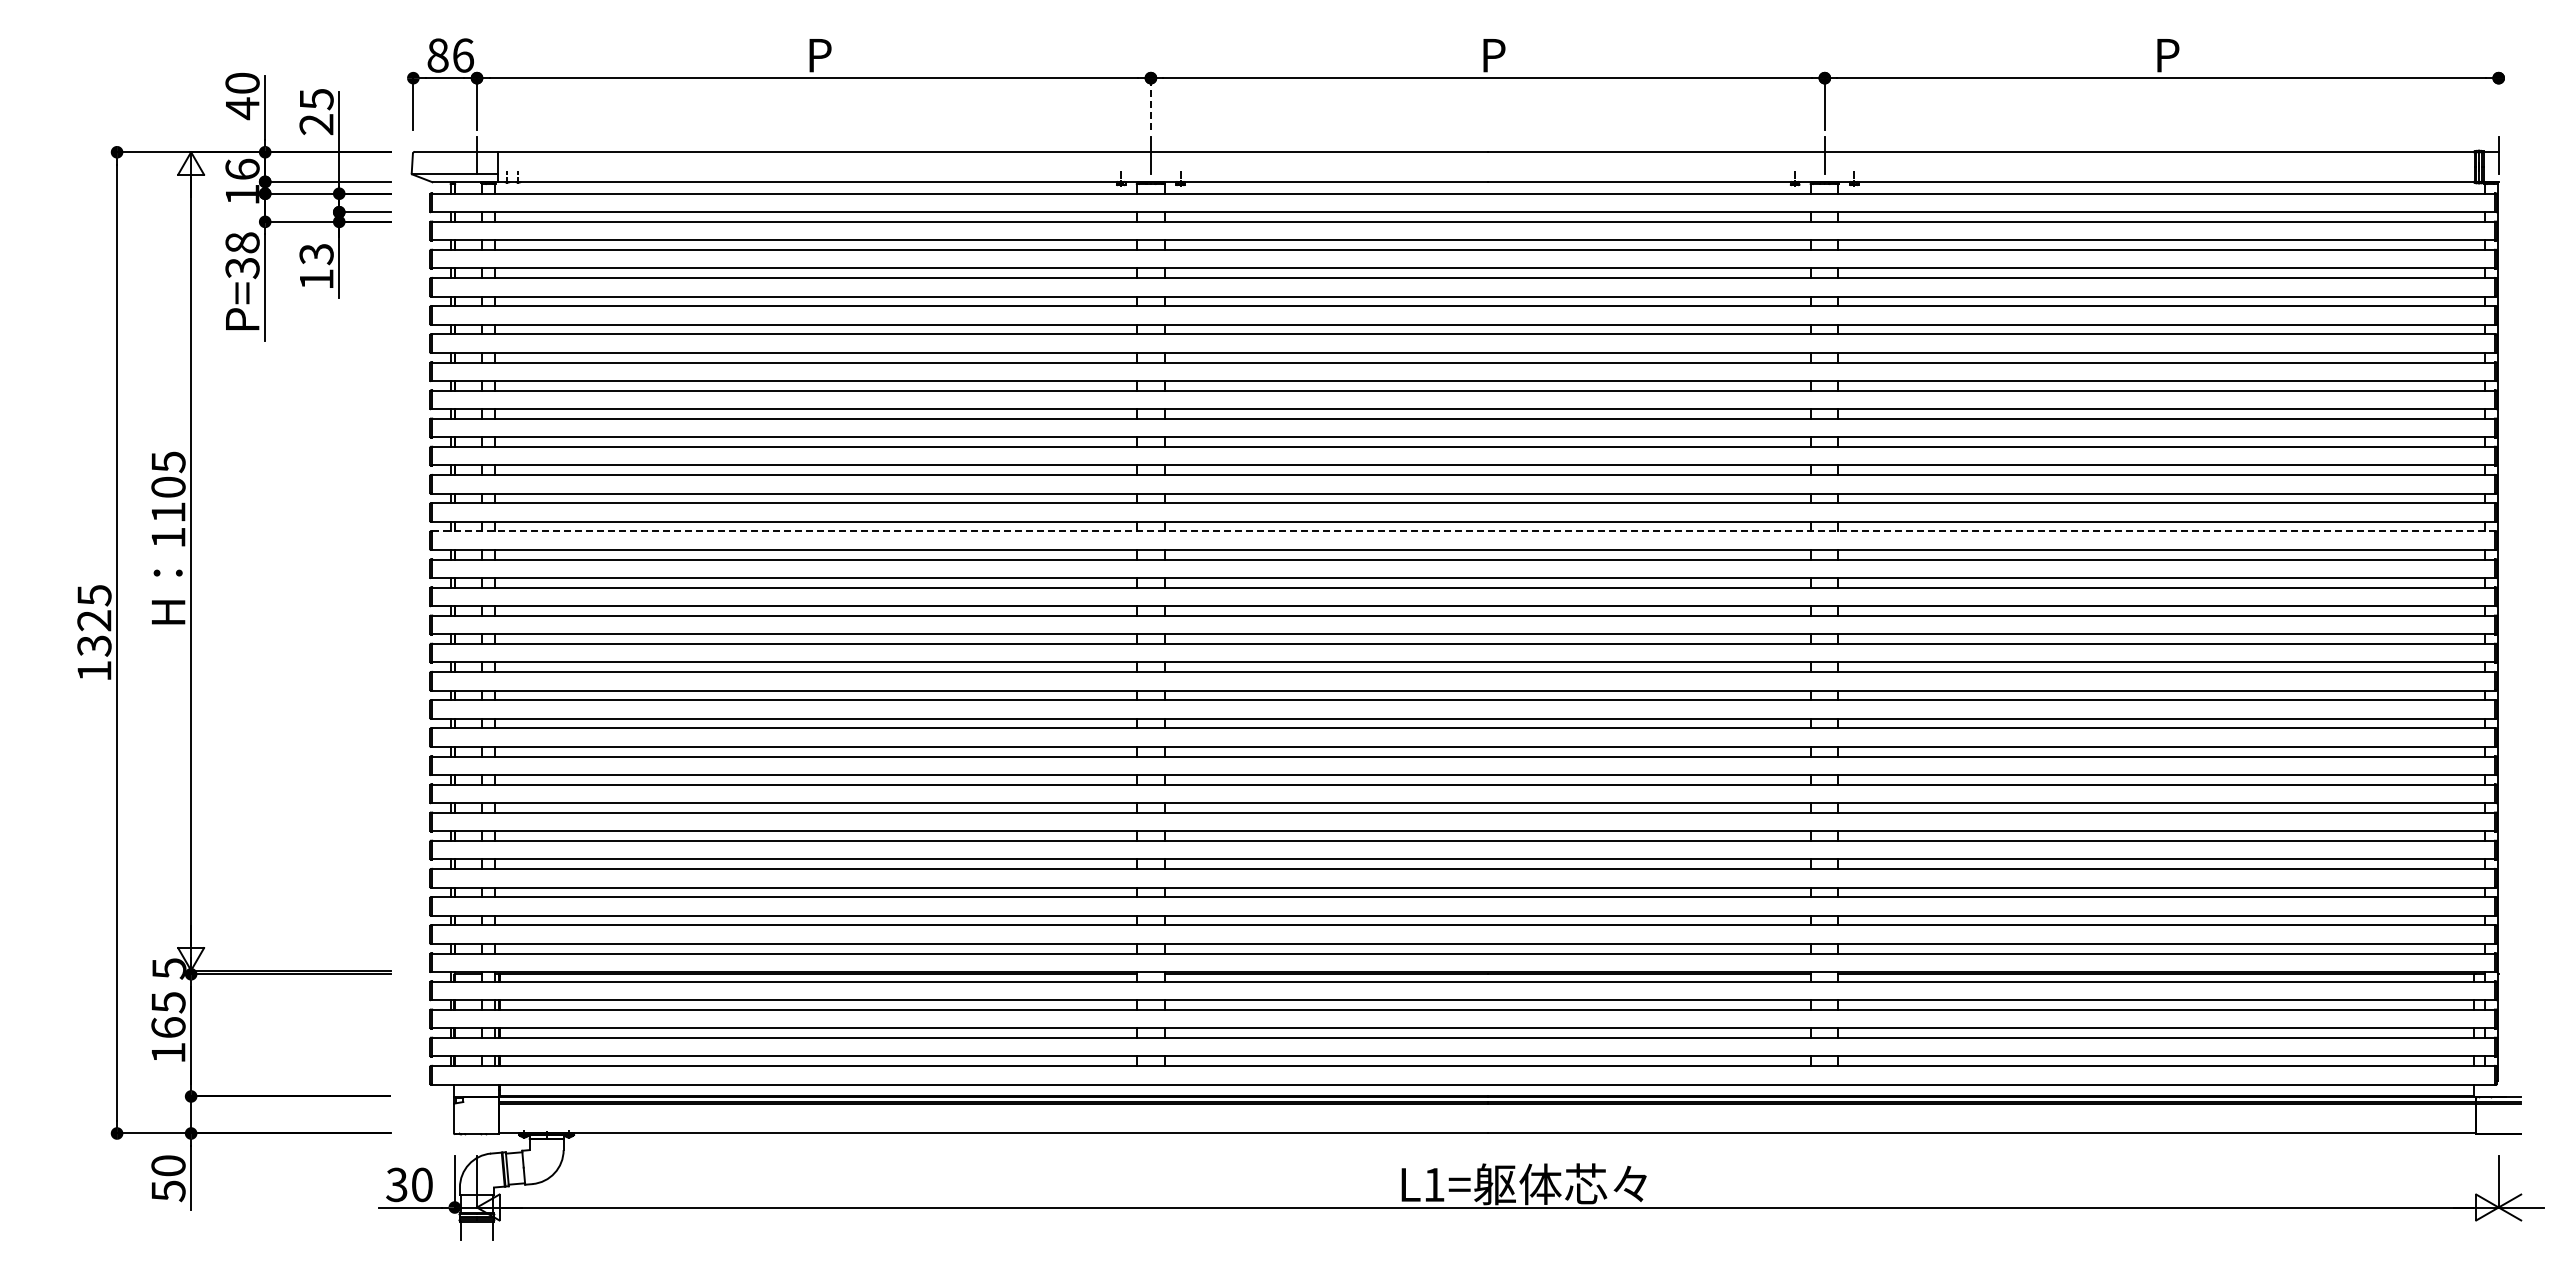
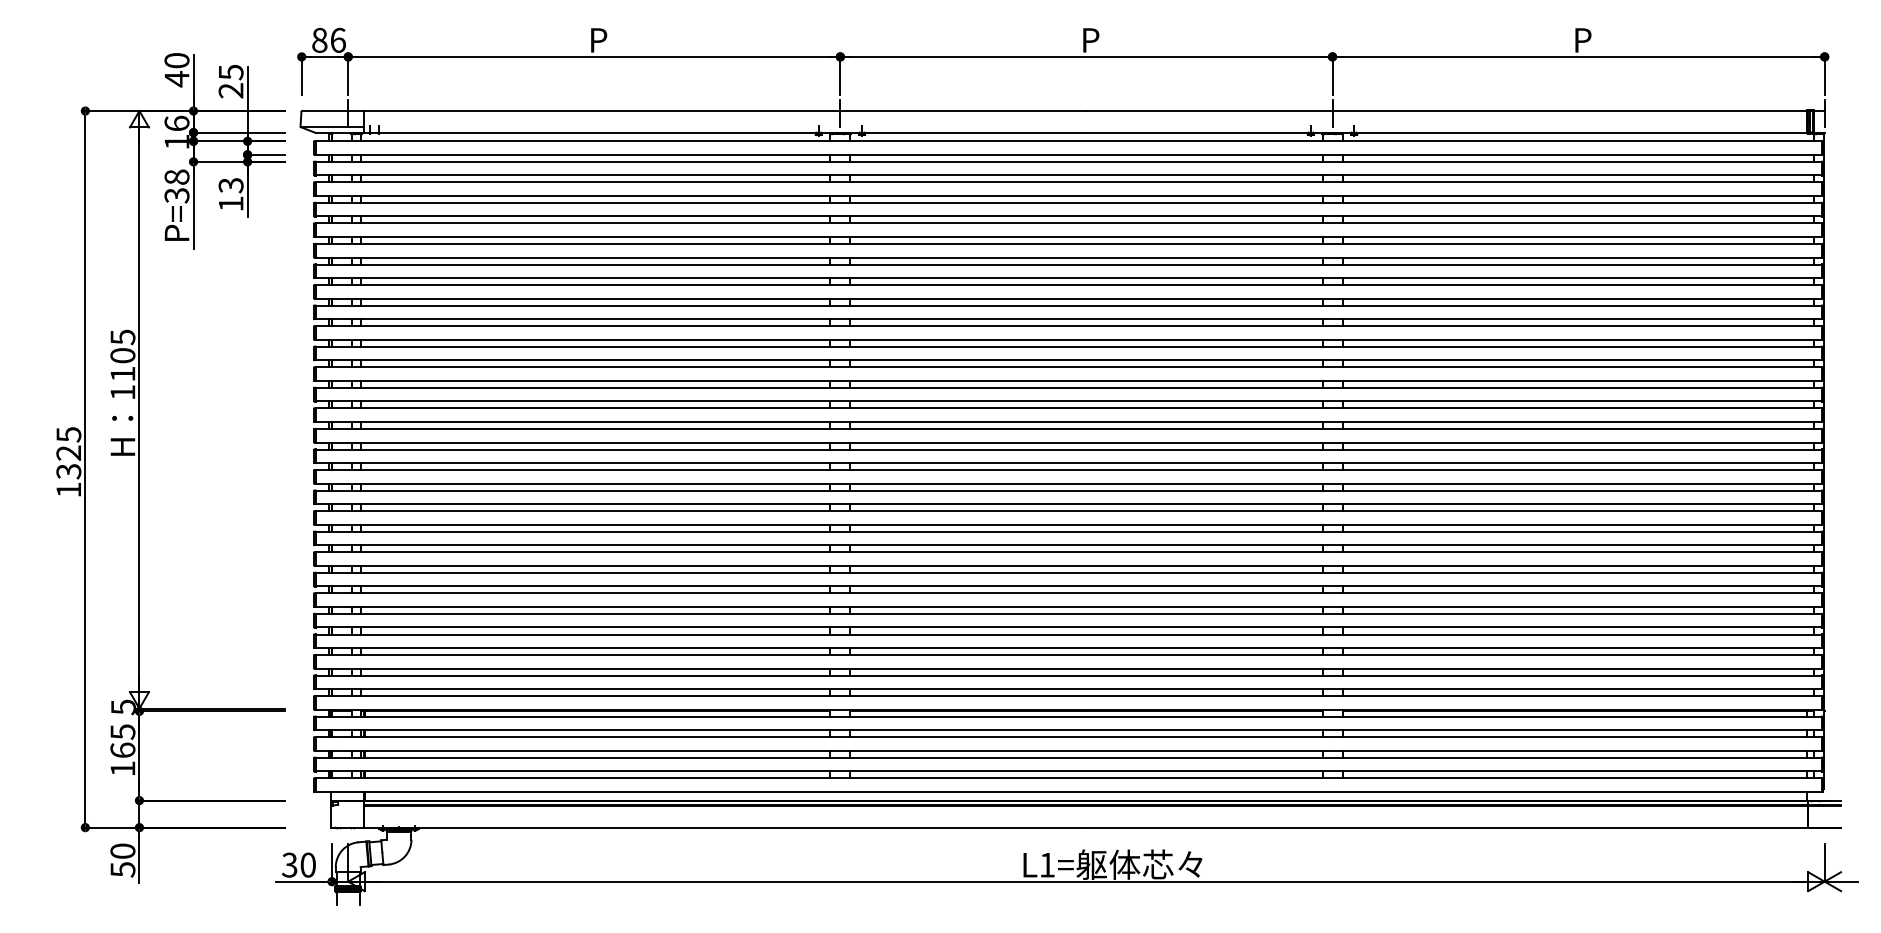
line: (1150, 103) -> (840, 75), dashed -> solid
line: (2498, 103) -> (1824, 75), added
line: (1464, 531) -> (1069, 387), dashed -> solid

